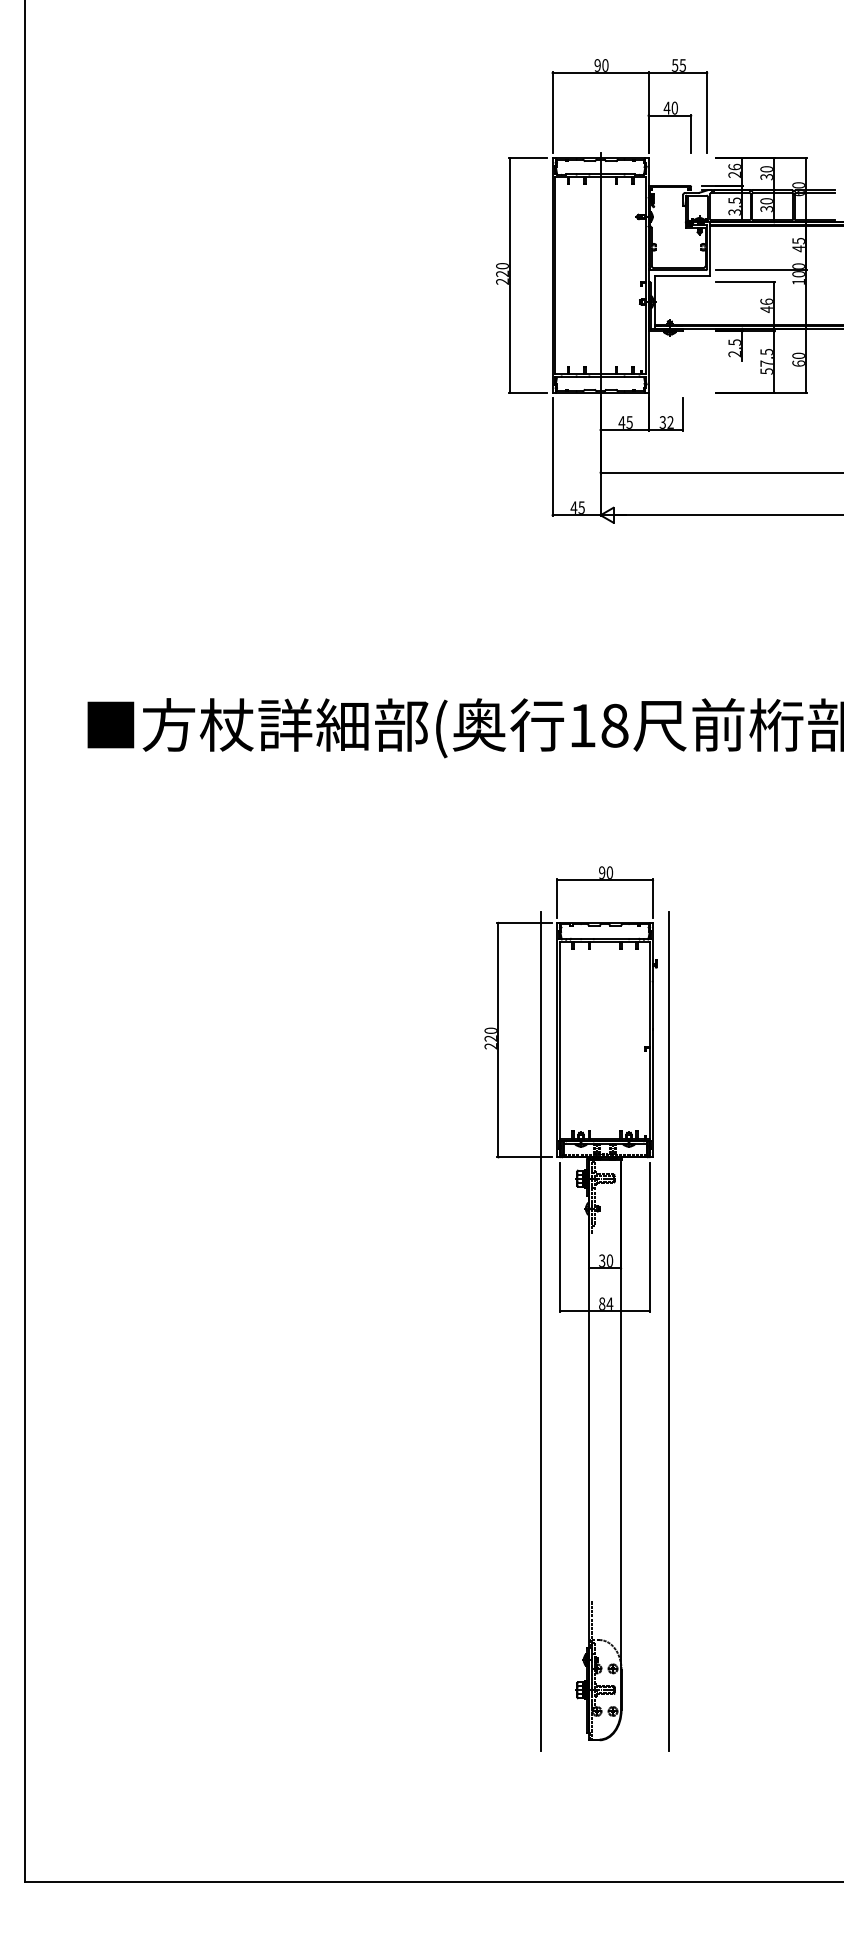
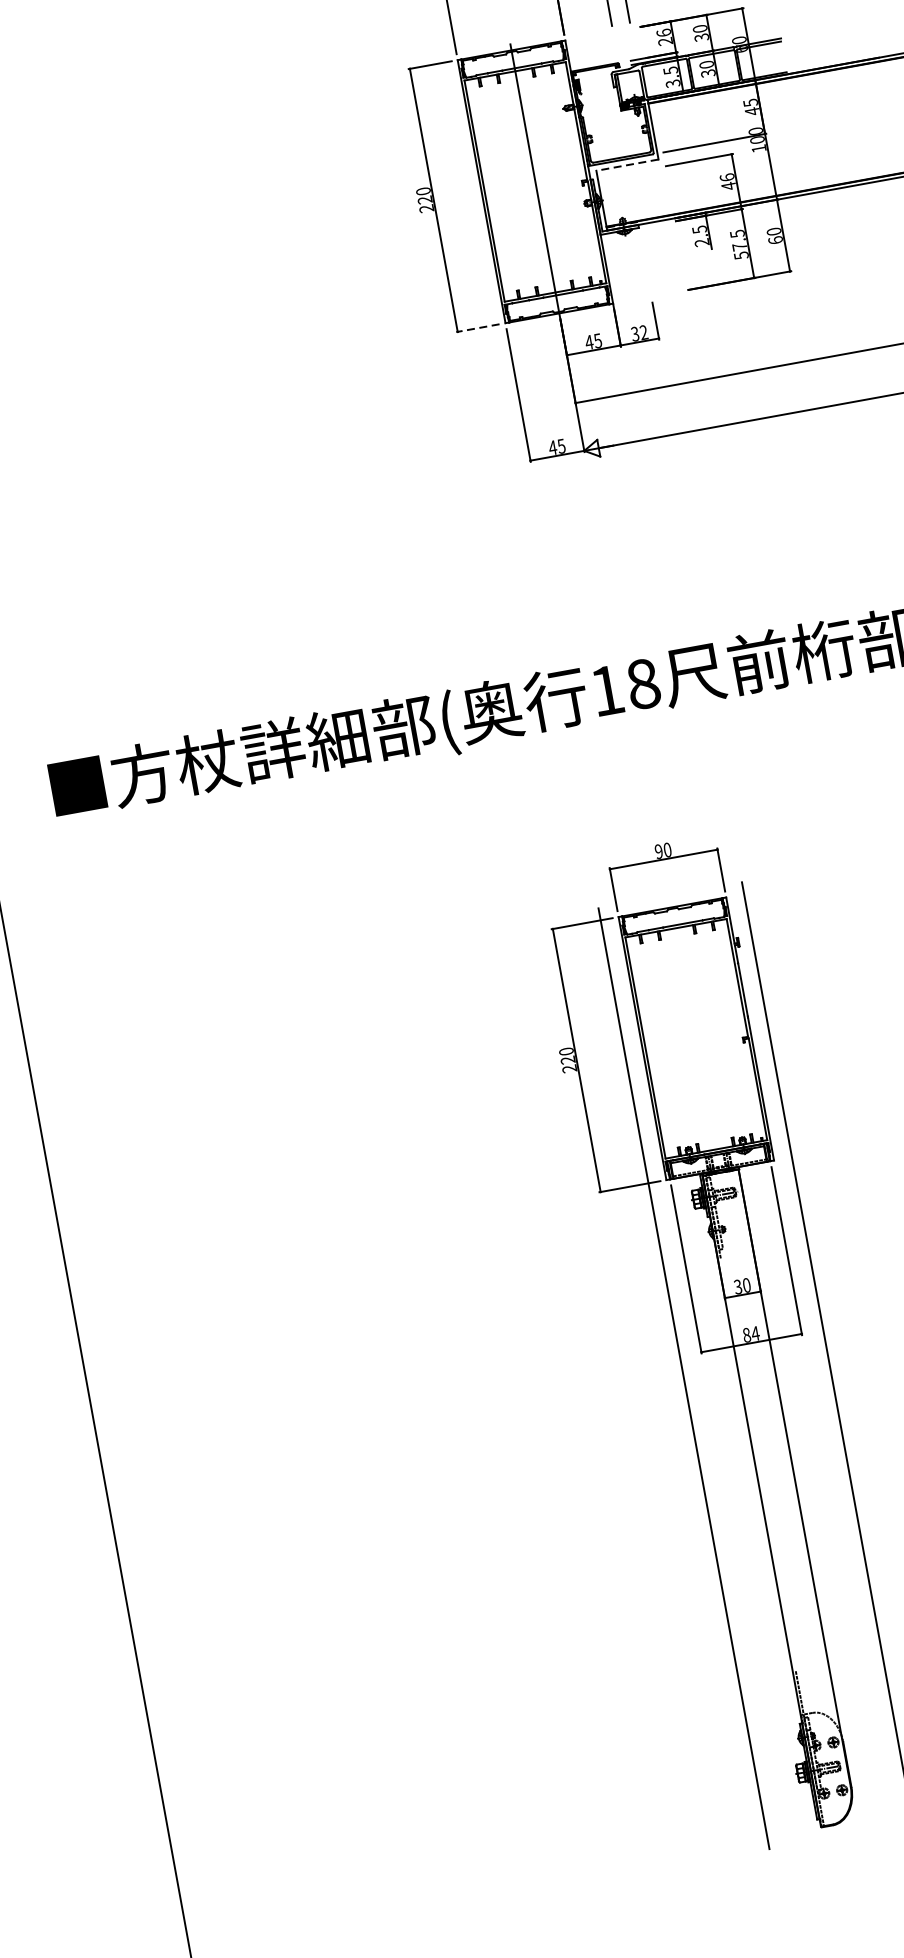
line: (682, 275) -> (627, 165), solid -> dashed
line: (527, 392) -> (477, 328), solid -> dashed

